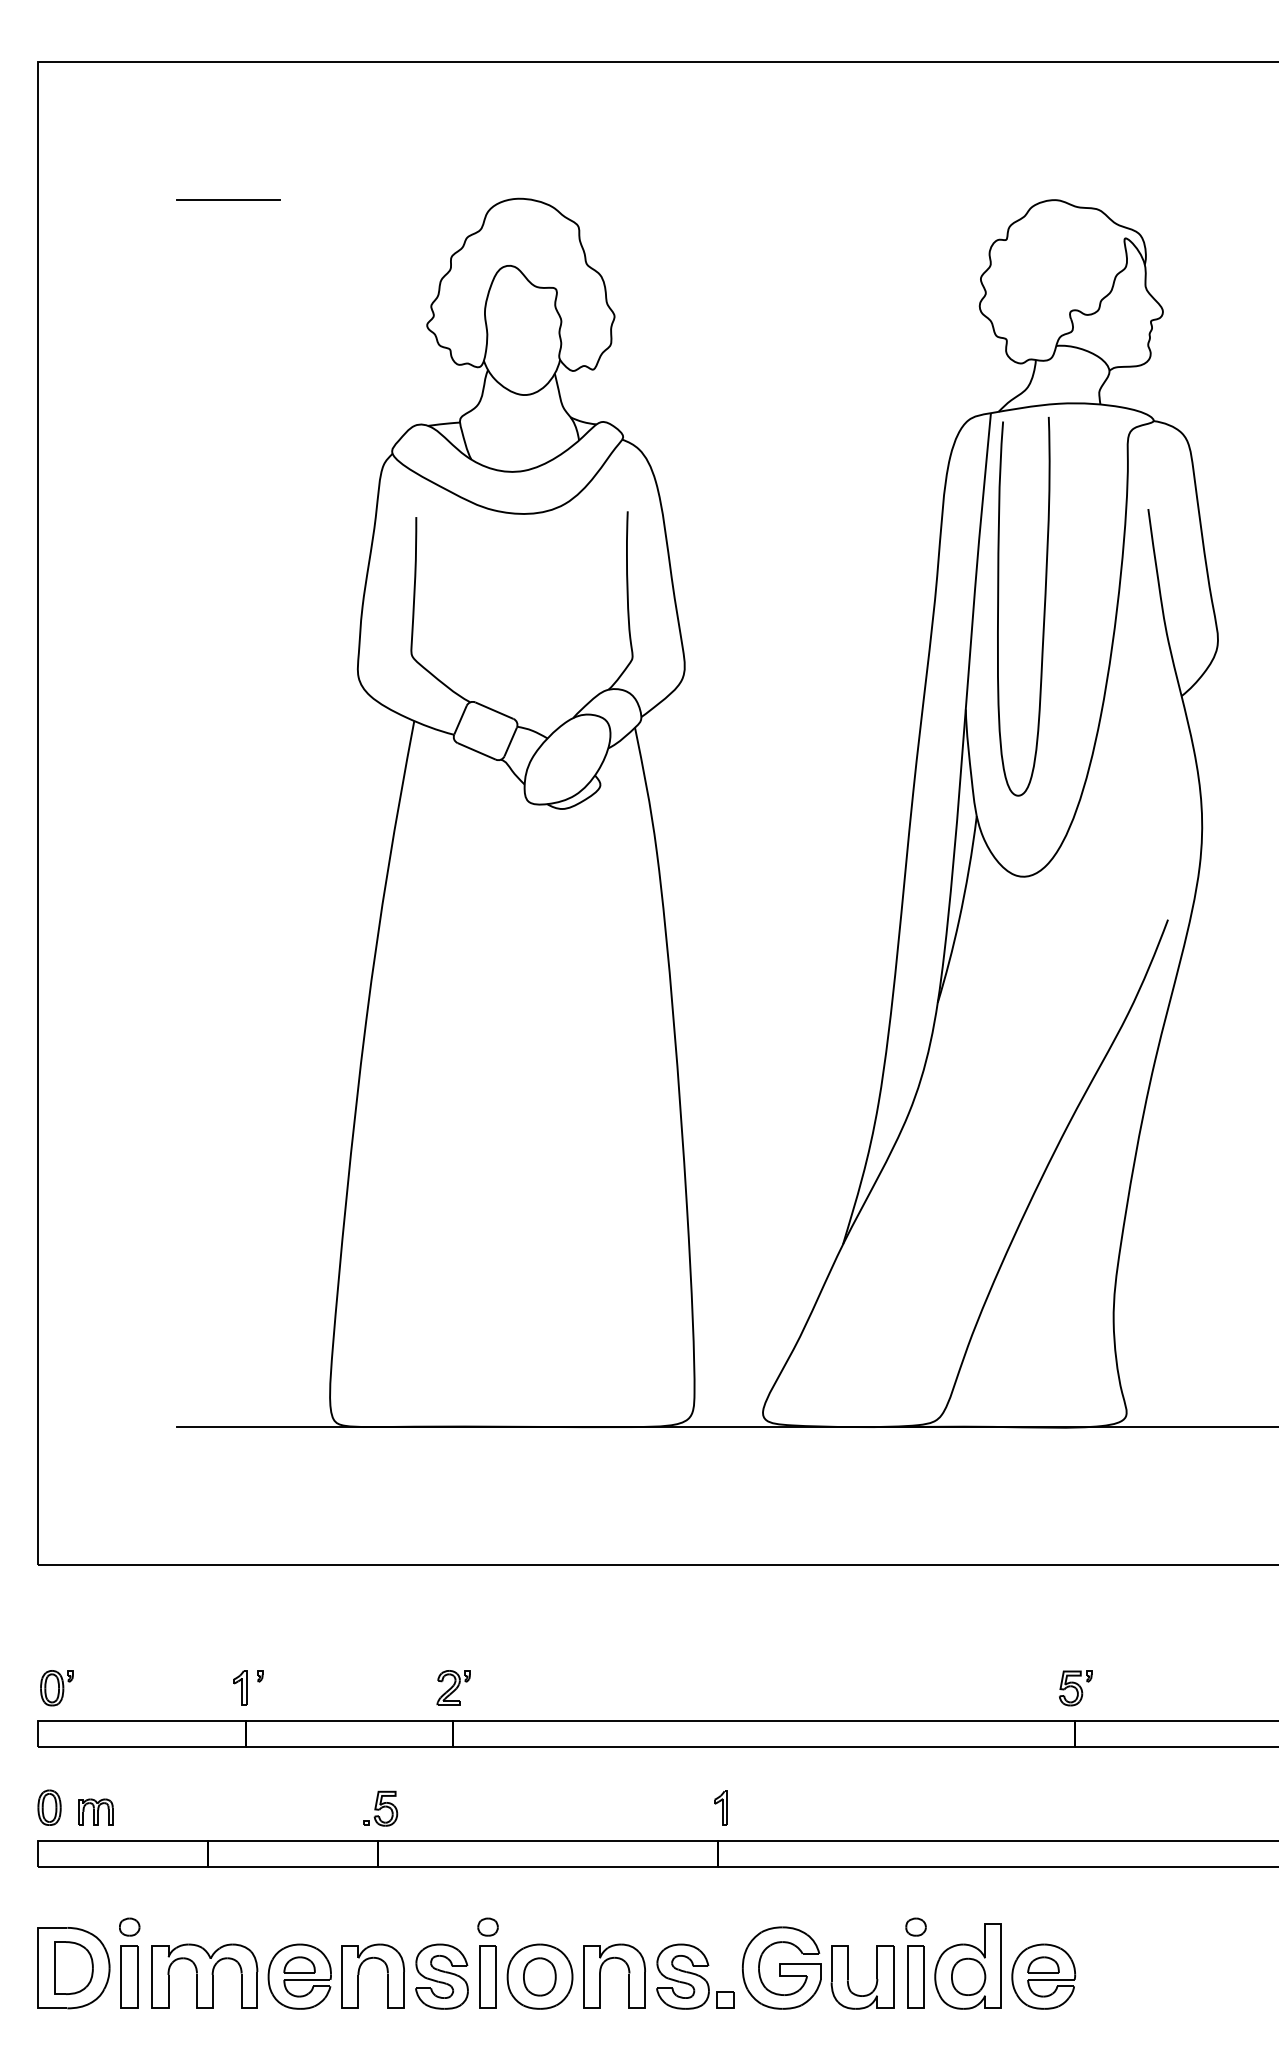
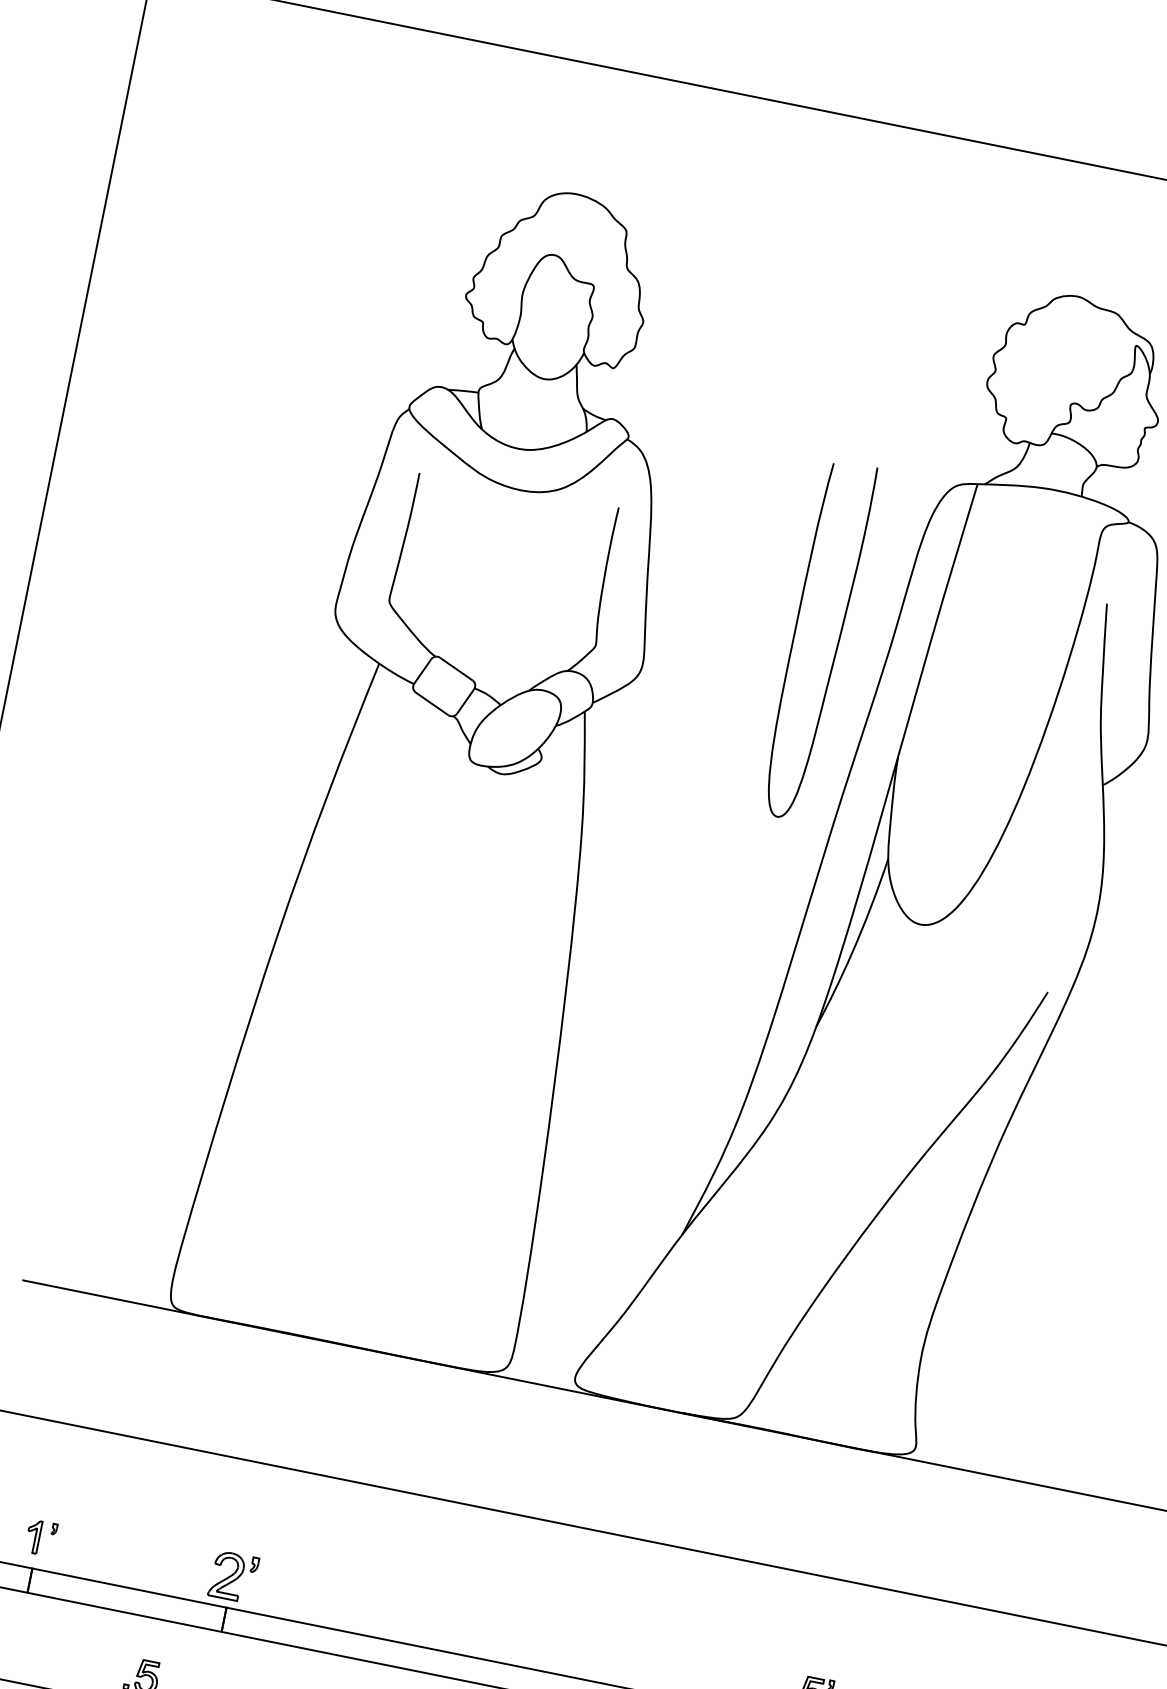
line: (228, 200) -> (303, 140), removed
curve: (1043, 608) -> (836, 646), moved
part: (453, 1687) -> (233, 1576), size x1.4

